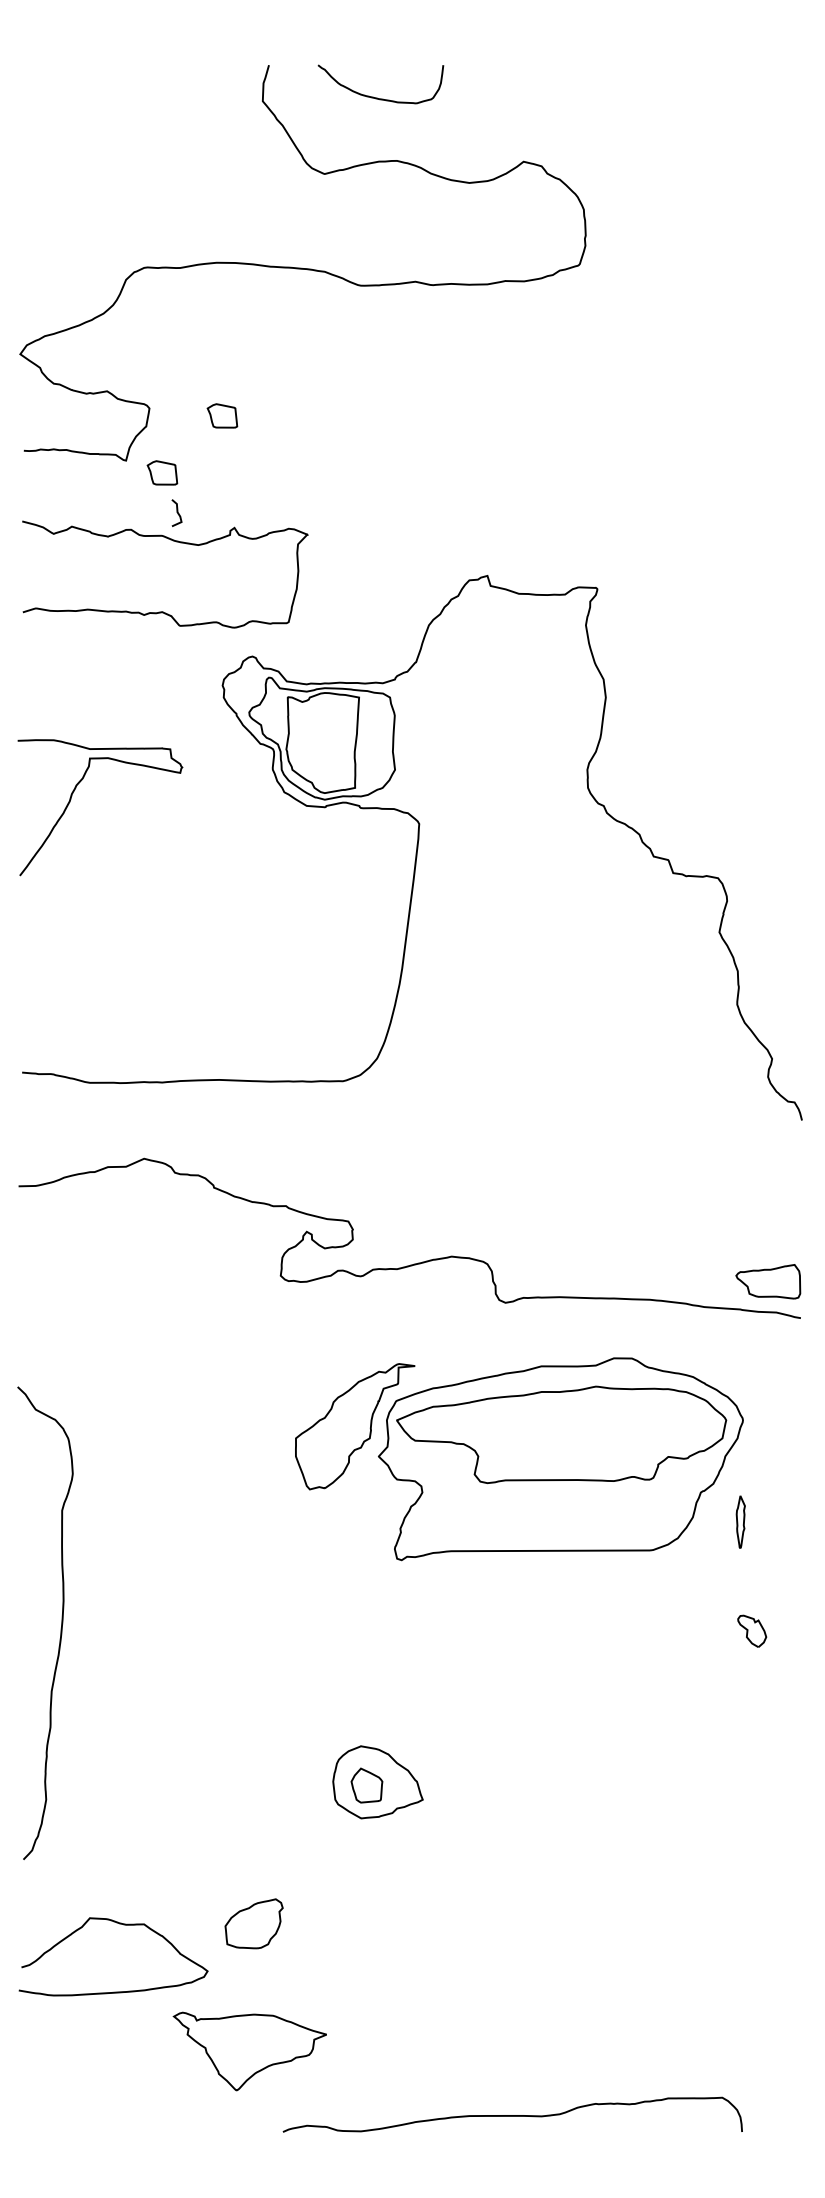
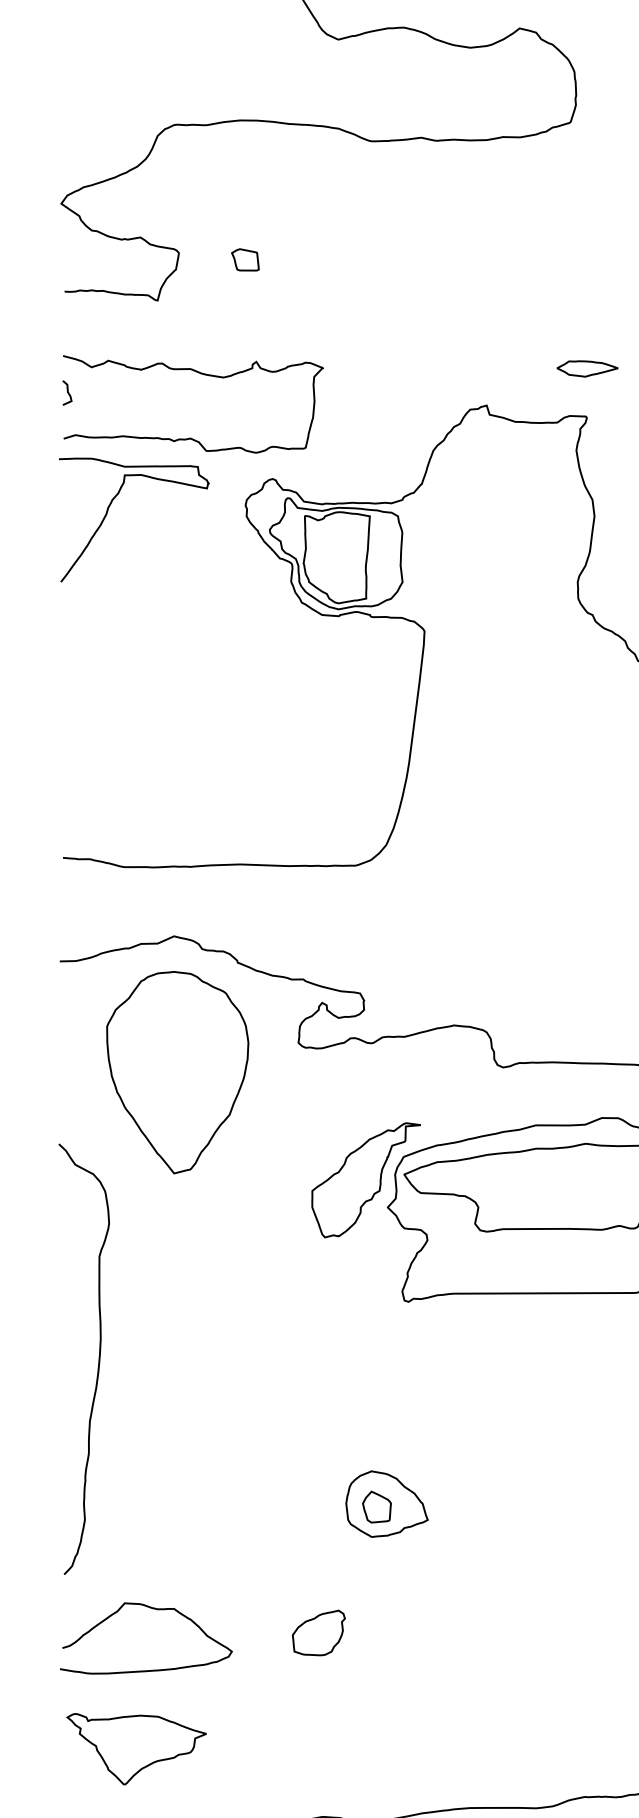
part: (162, 472) -> (190, 311), removed
curve: (176, 512) -> (66, 392), moved
part: (597, 535) -> (586, 368), added
curve: (72, 796) -> (108, 509), moved
part: (147, 1307) -> (177, 1071), added
part: (253, 1923) -> (318, 1632), moved
curve: (119, 1924) -> (151, 1609), moved
part: (249, 2051) -> (136, 1749), moved

